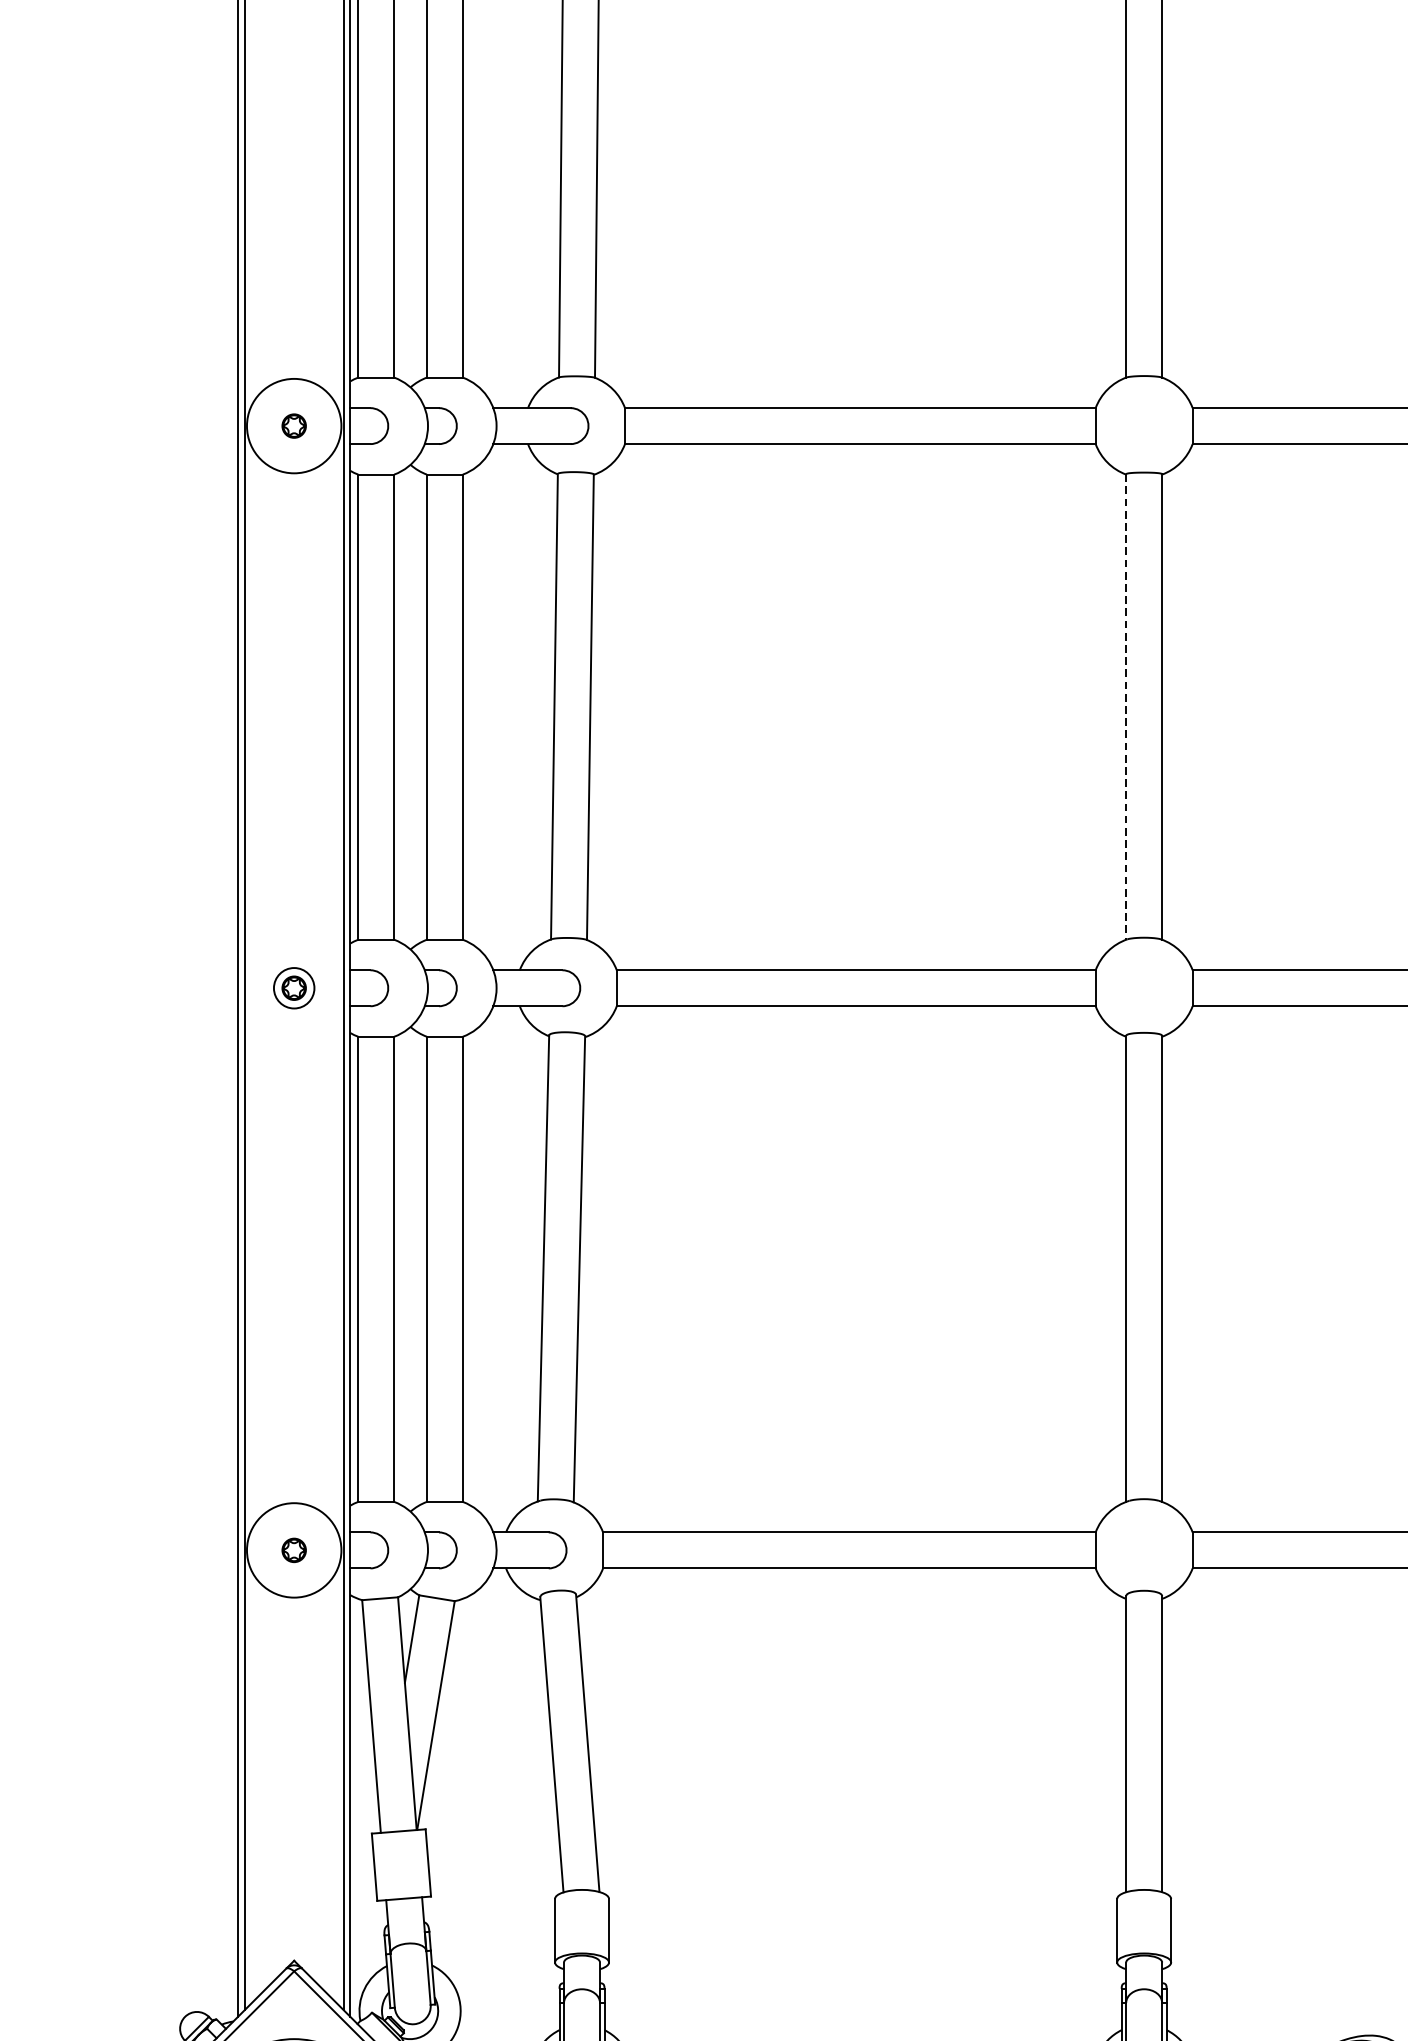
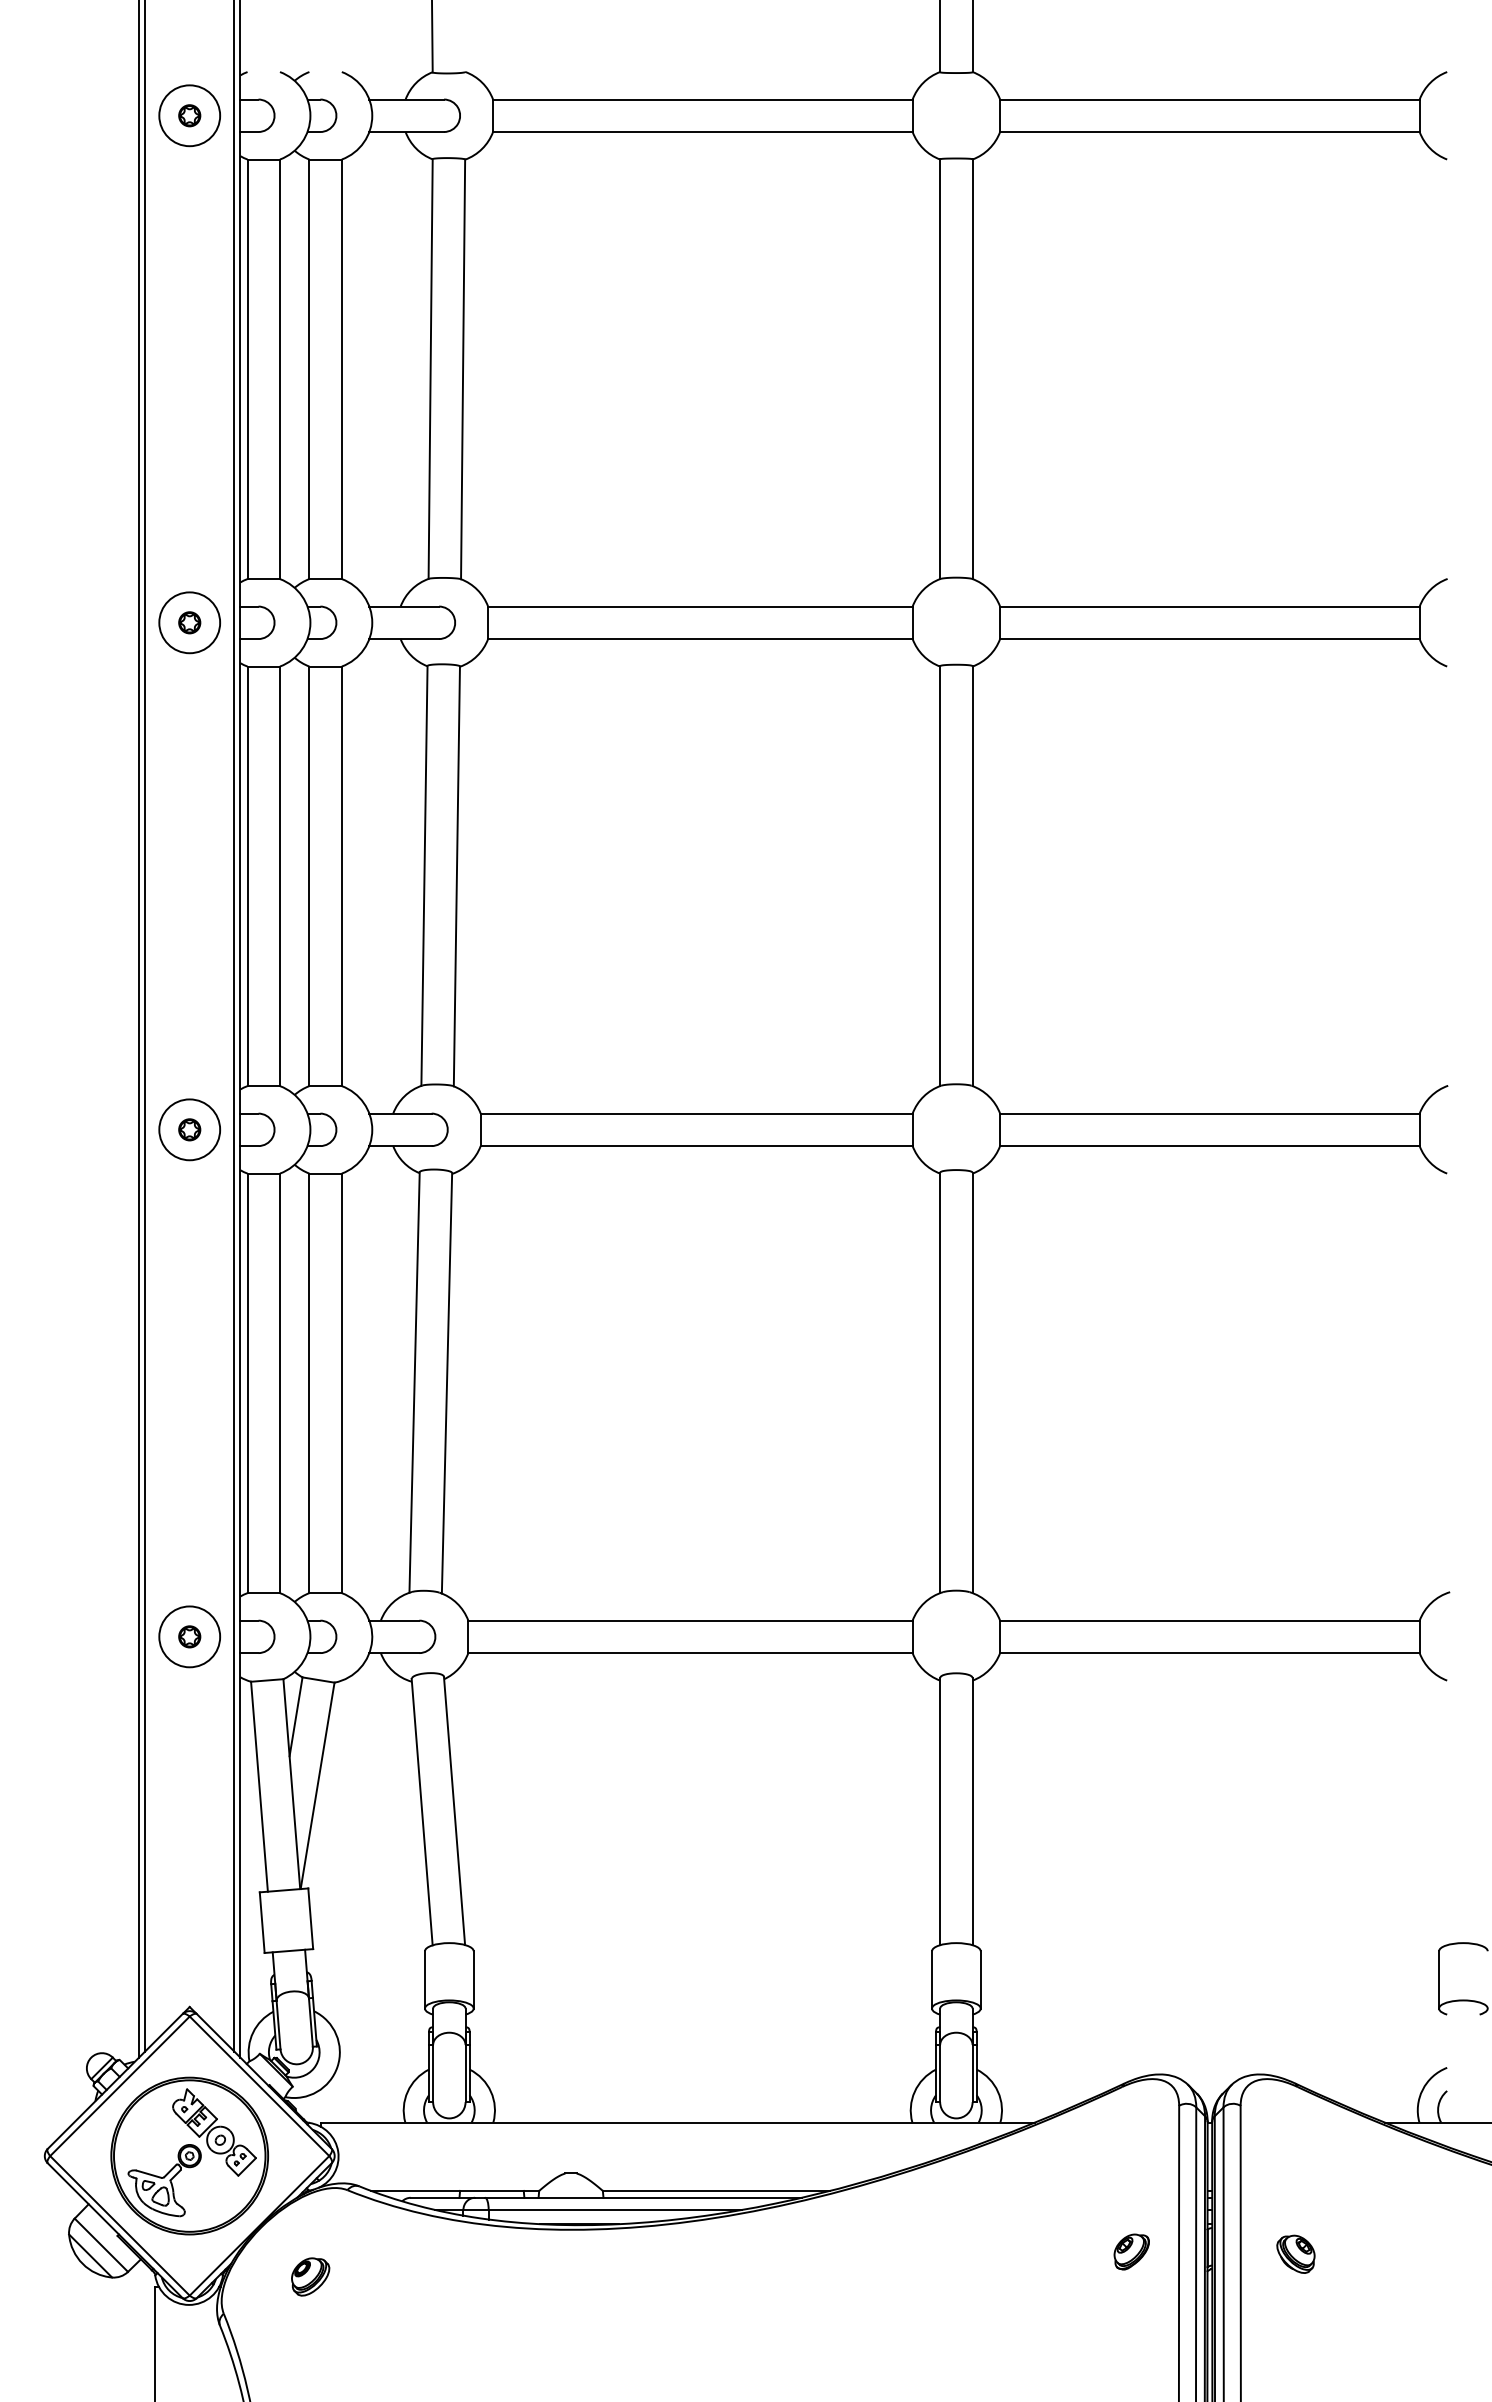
circle: (293, 425) -> (189, 622), size x0.71
line: (1126, 707) -> (940, 876), dashed -> solid
circle: (293, 987) -> (189, 1129), size x1.67
circle: (293, 1549) -> (189, 1636), size x0.71

